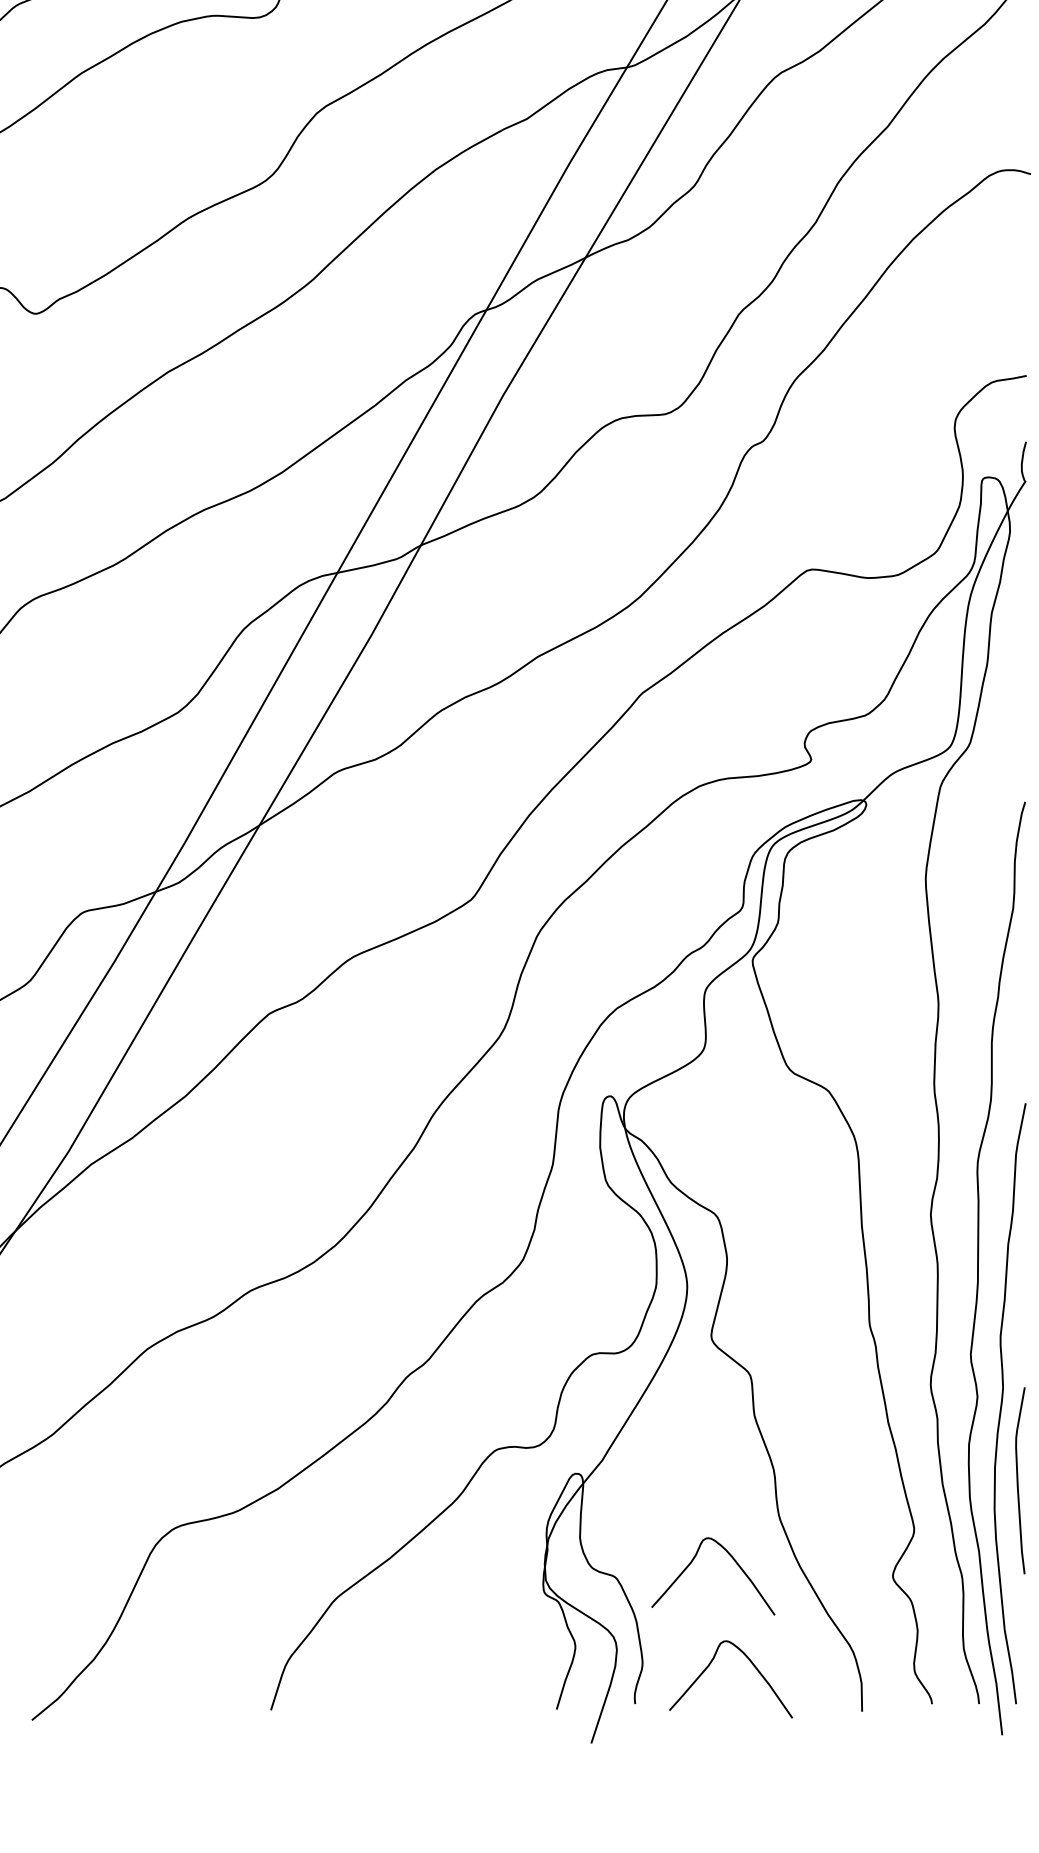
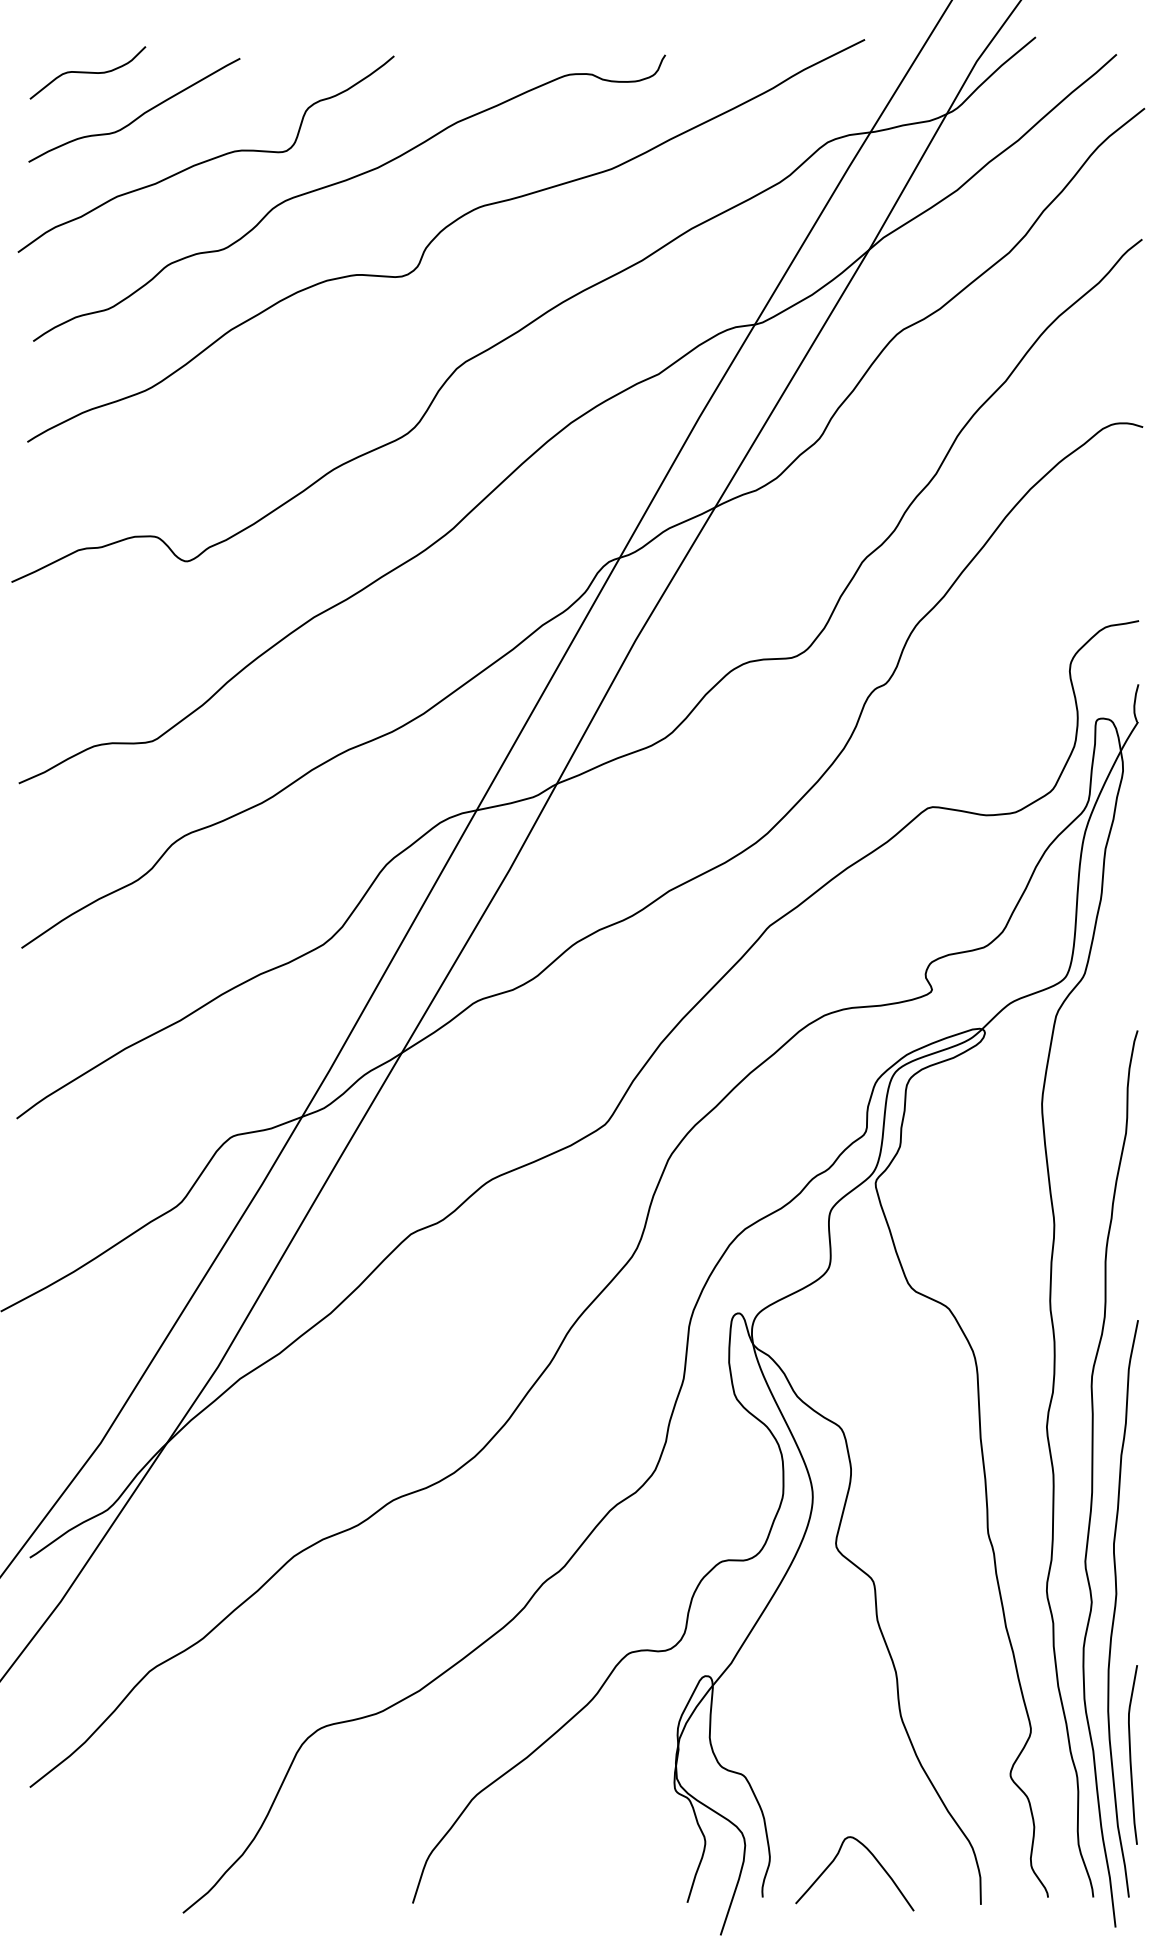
curve: (1018, 1480) -> (1131, 1754), moved
curve: (693, 1561) -> (818, 1760), removed

